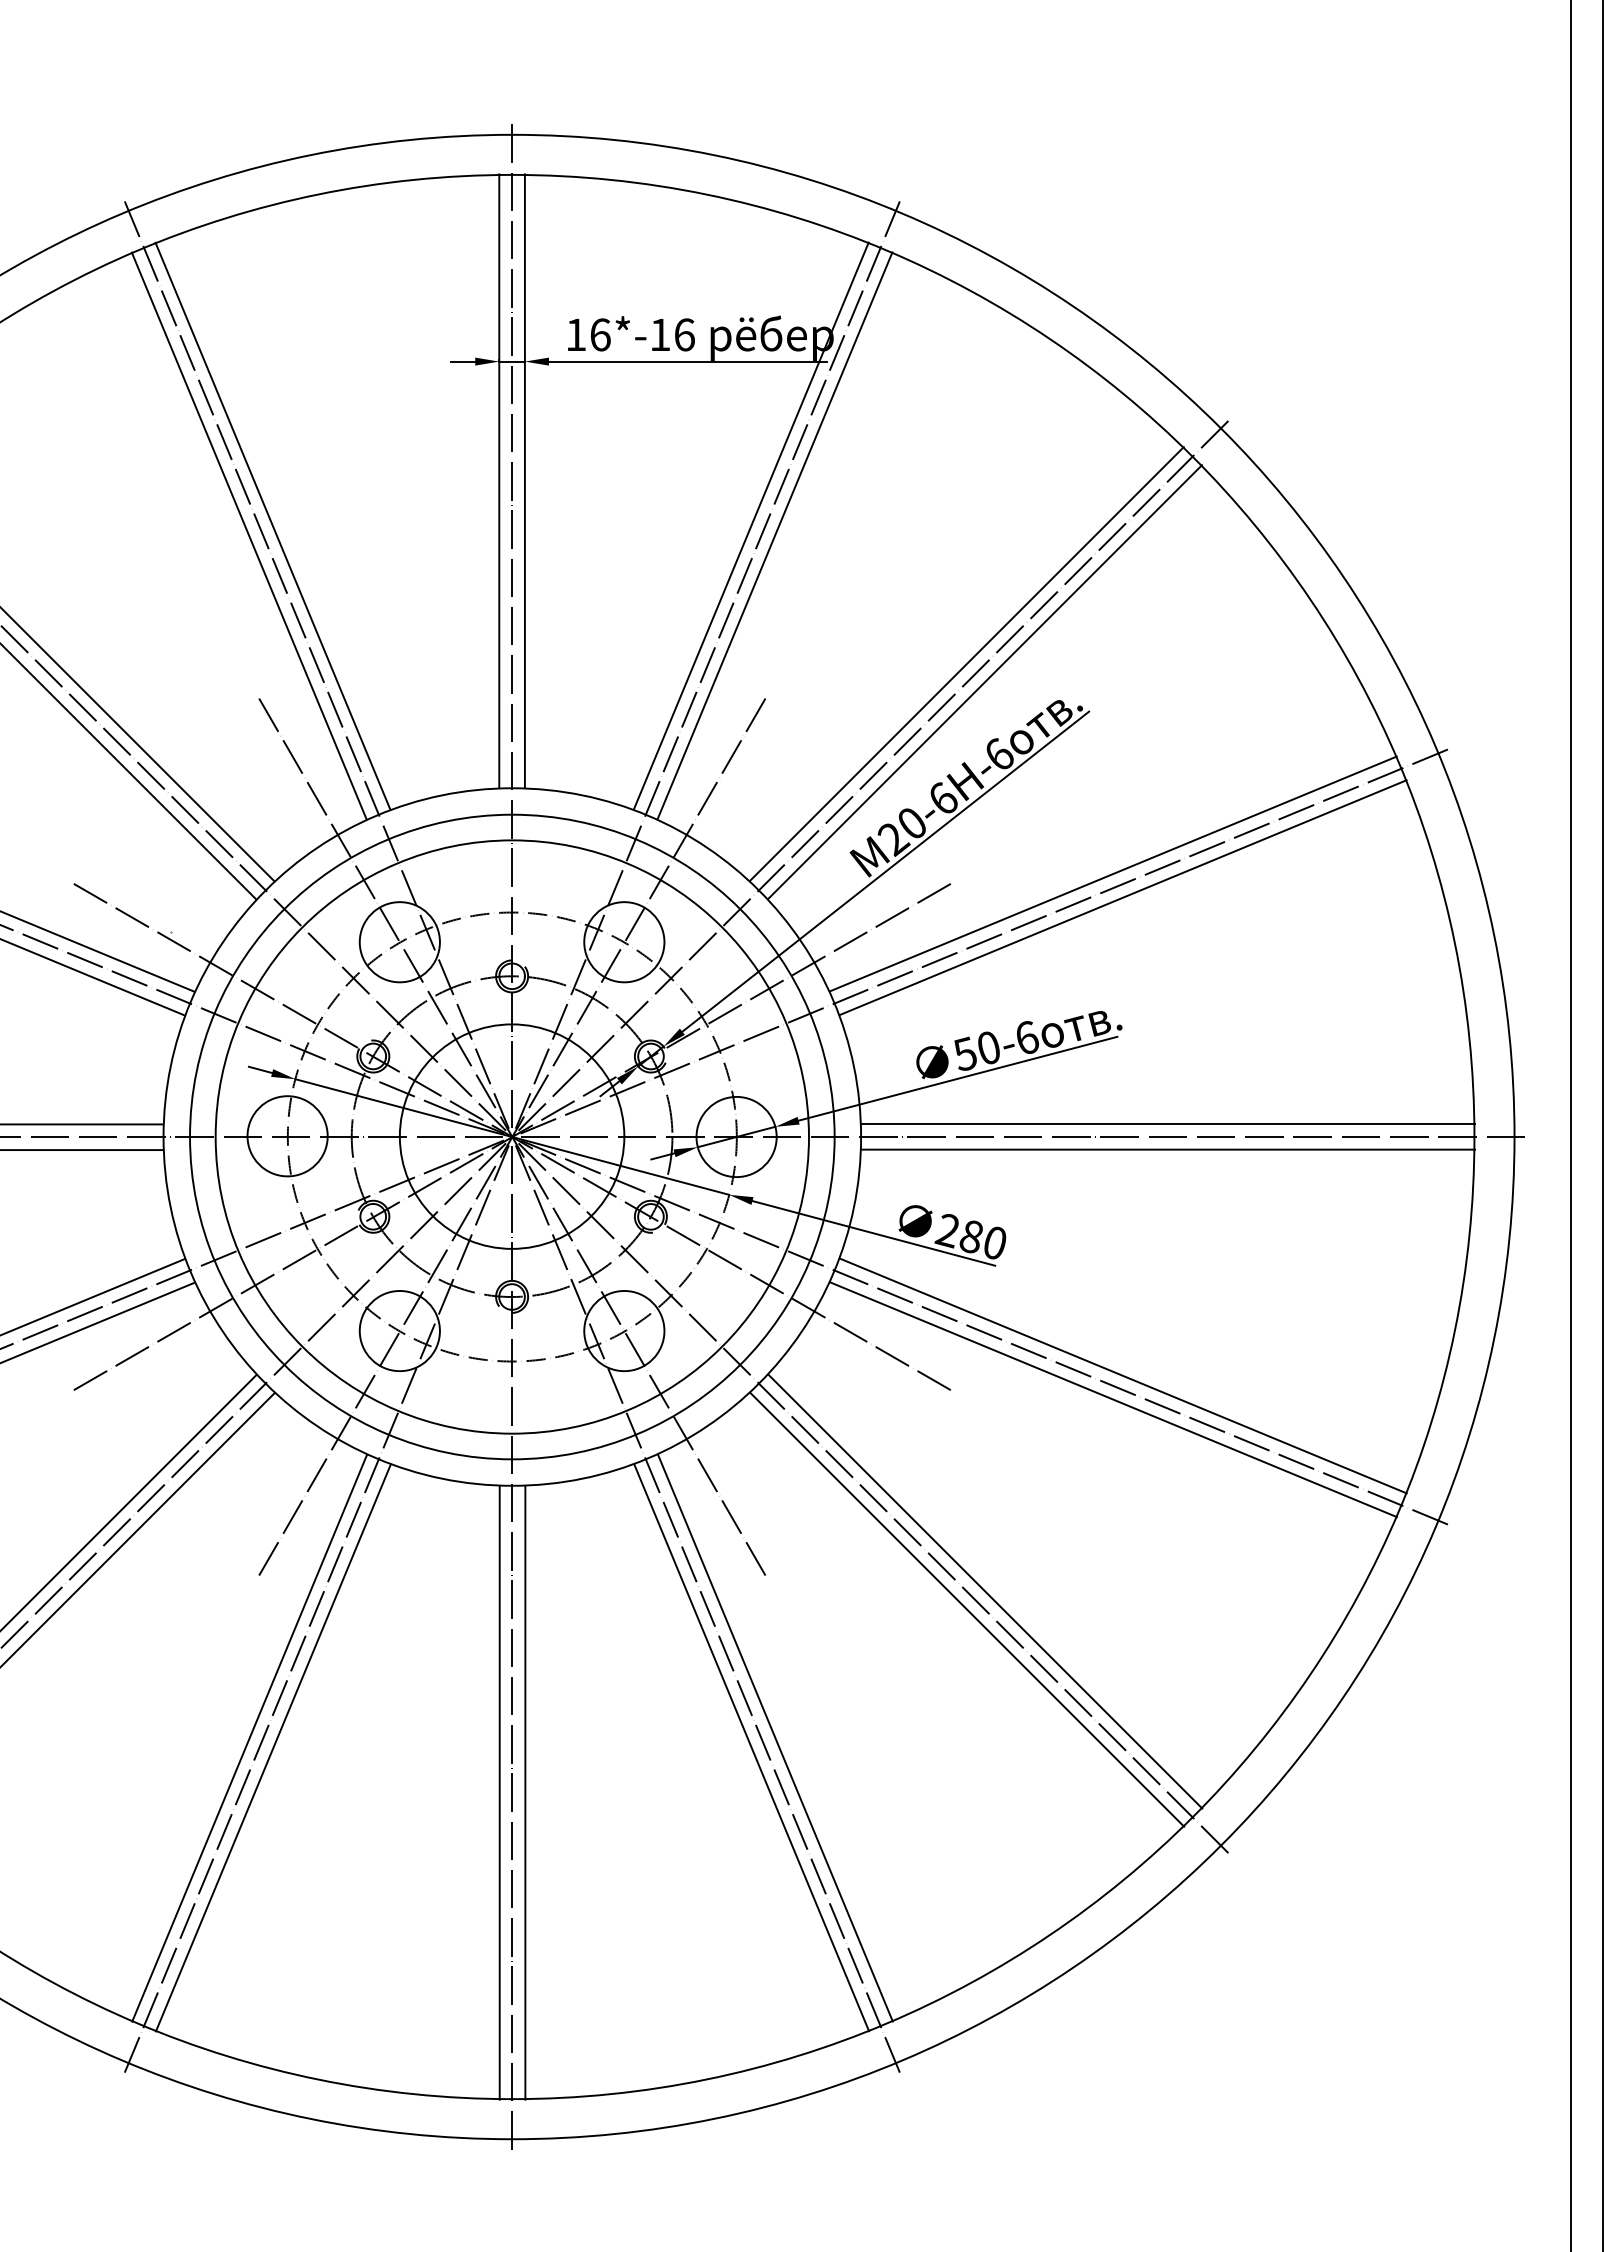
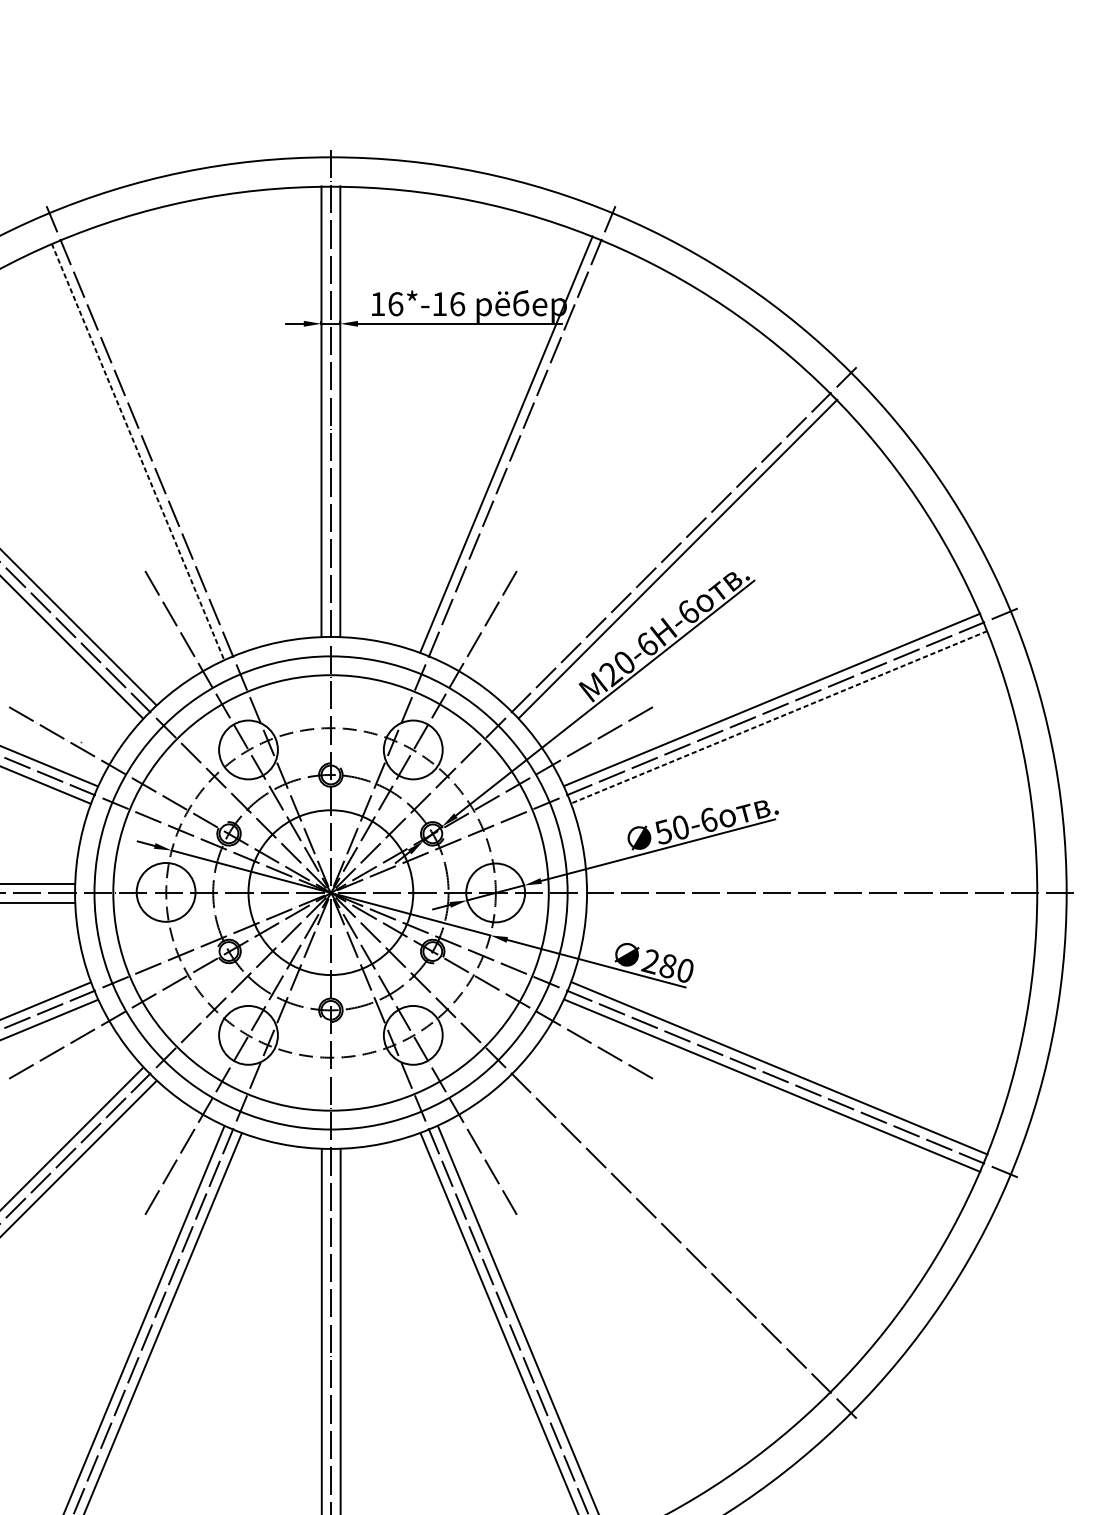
line: (272, 525) -> (155, 444), removed
line: (774, 535) -> (523, 451), removed
line: (249, 536) -> (138, 452), solid -> dashed
line: (966, 663) -> (664, 545), removed
line: (1123, 897) -> (779, 717), solid -> dashed
line: (1168, 1123) -> (812, 883), removed
line: (1168, 1149) -> (812, 902), removed
line: (985, 1591) -> (678, 1226), removed
line: (967, 1609) -> (665, 1239), removed

